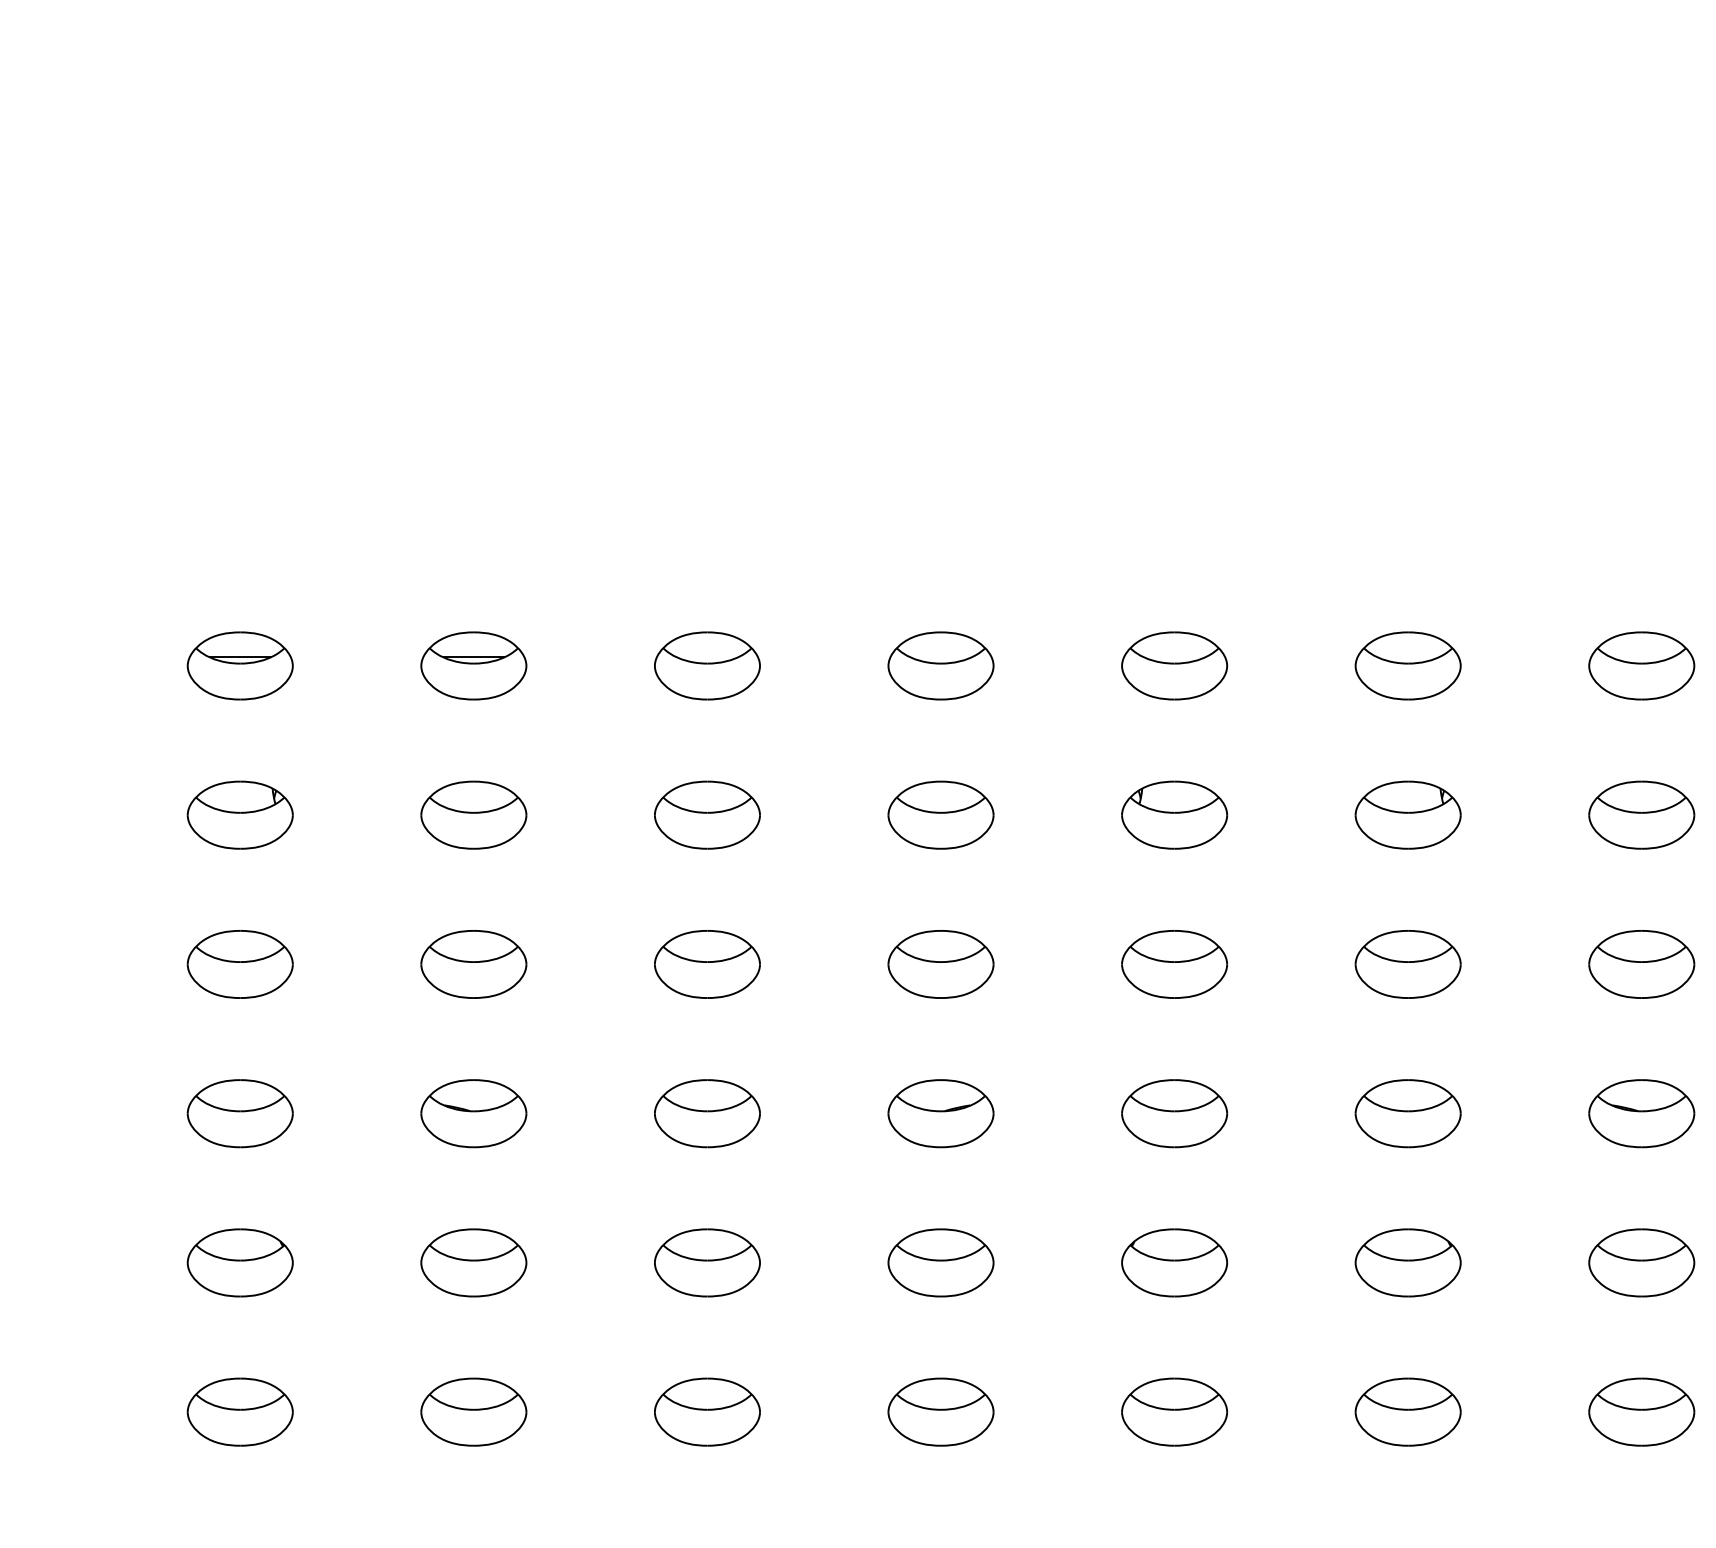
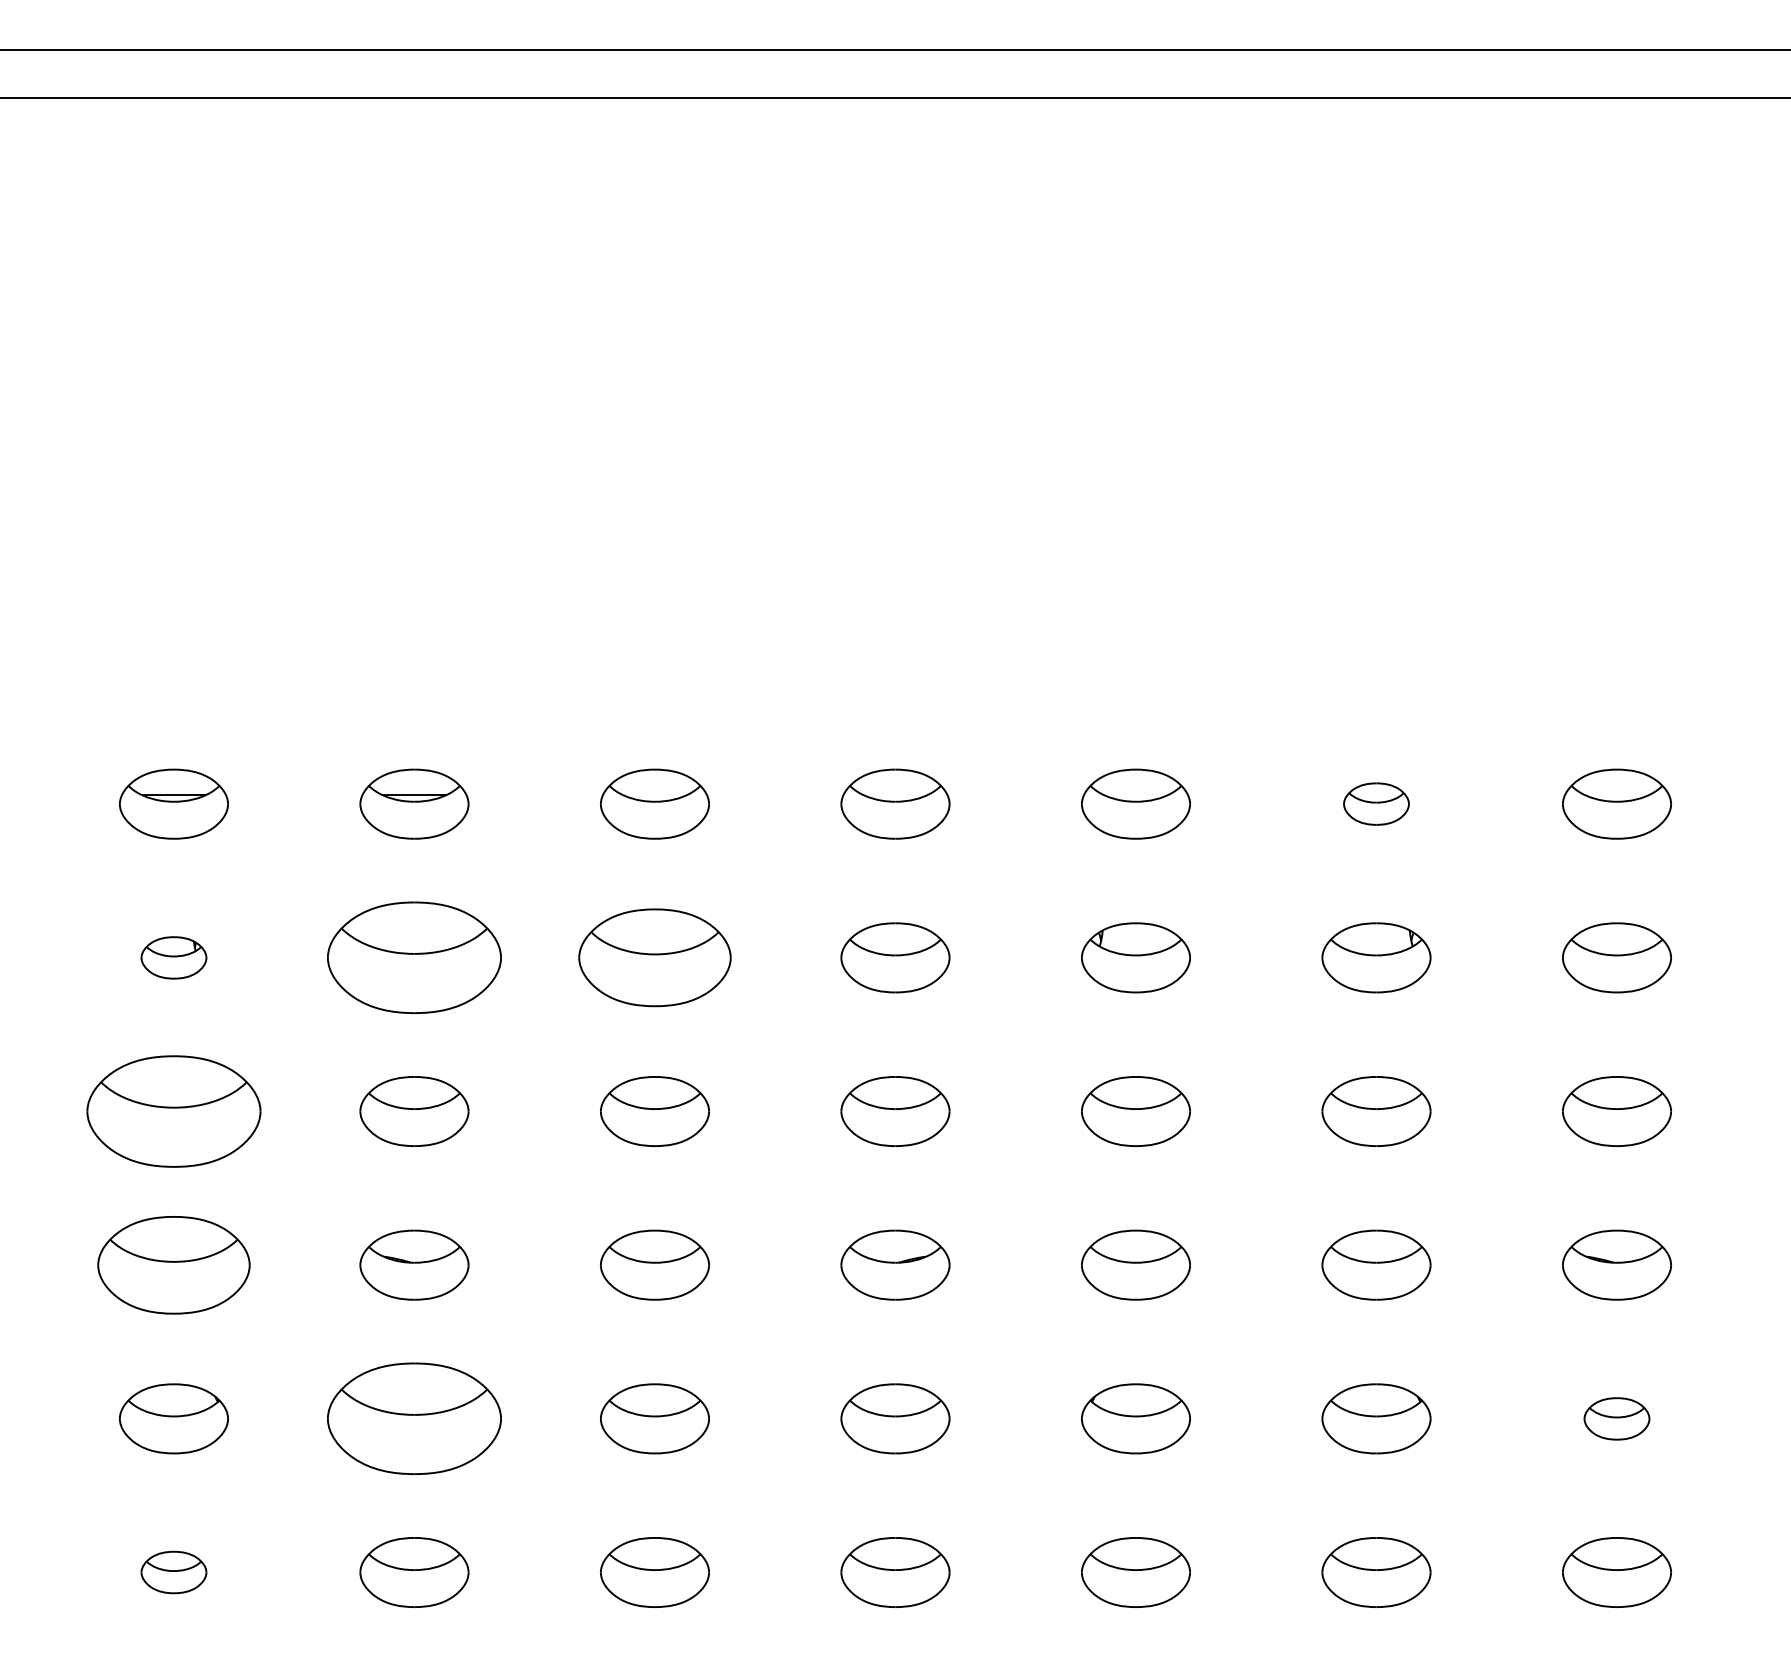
part: (1408, 665) -> (1376, 803), size x0.6
part: (239, 814) -> (173, 957), size x0.6
part: (473, 814) -> (414, 957), size x1.6
part: (706, 814) -> (654, 957), size x1.4
part: (239, 964) -> (173, 1111), size x1.6
part: (239, 1113) -> (173, 1264), size x1.4
part: (473, 1262) -> (414, 1418), size x1.6
part: (1641, 1262) -> (1616, 1418), size x0.6
part: (239, 1412) -> (173, 1572), size x0.6

